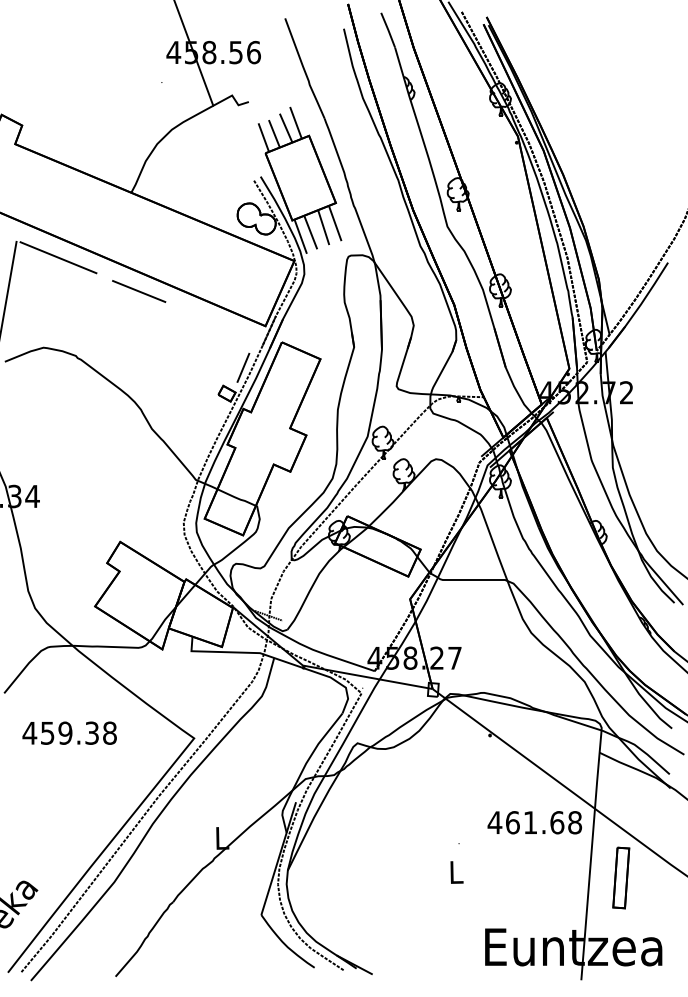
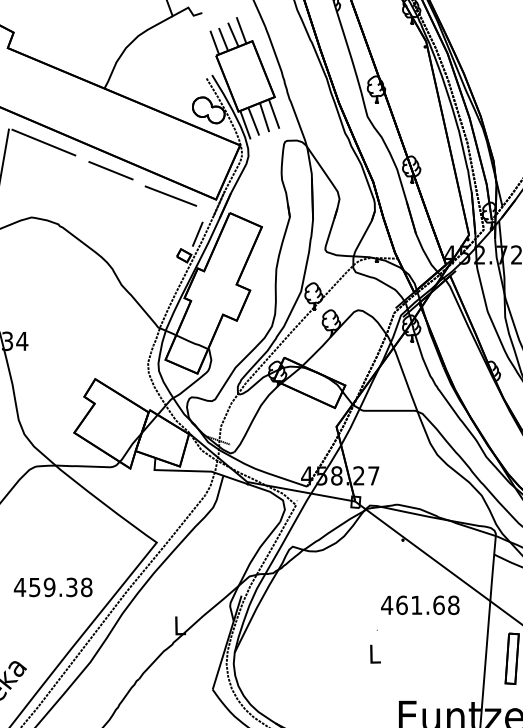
line: (210, 321) -> (170, 195), added
text: (69, 732) -> (53, 586), moved
text: (534, 822) -> (420, 605), moved

